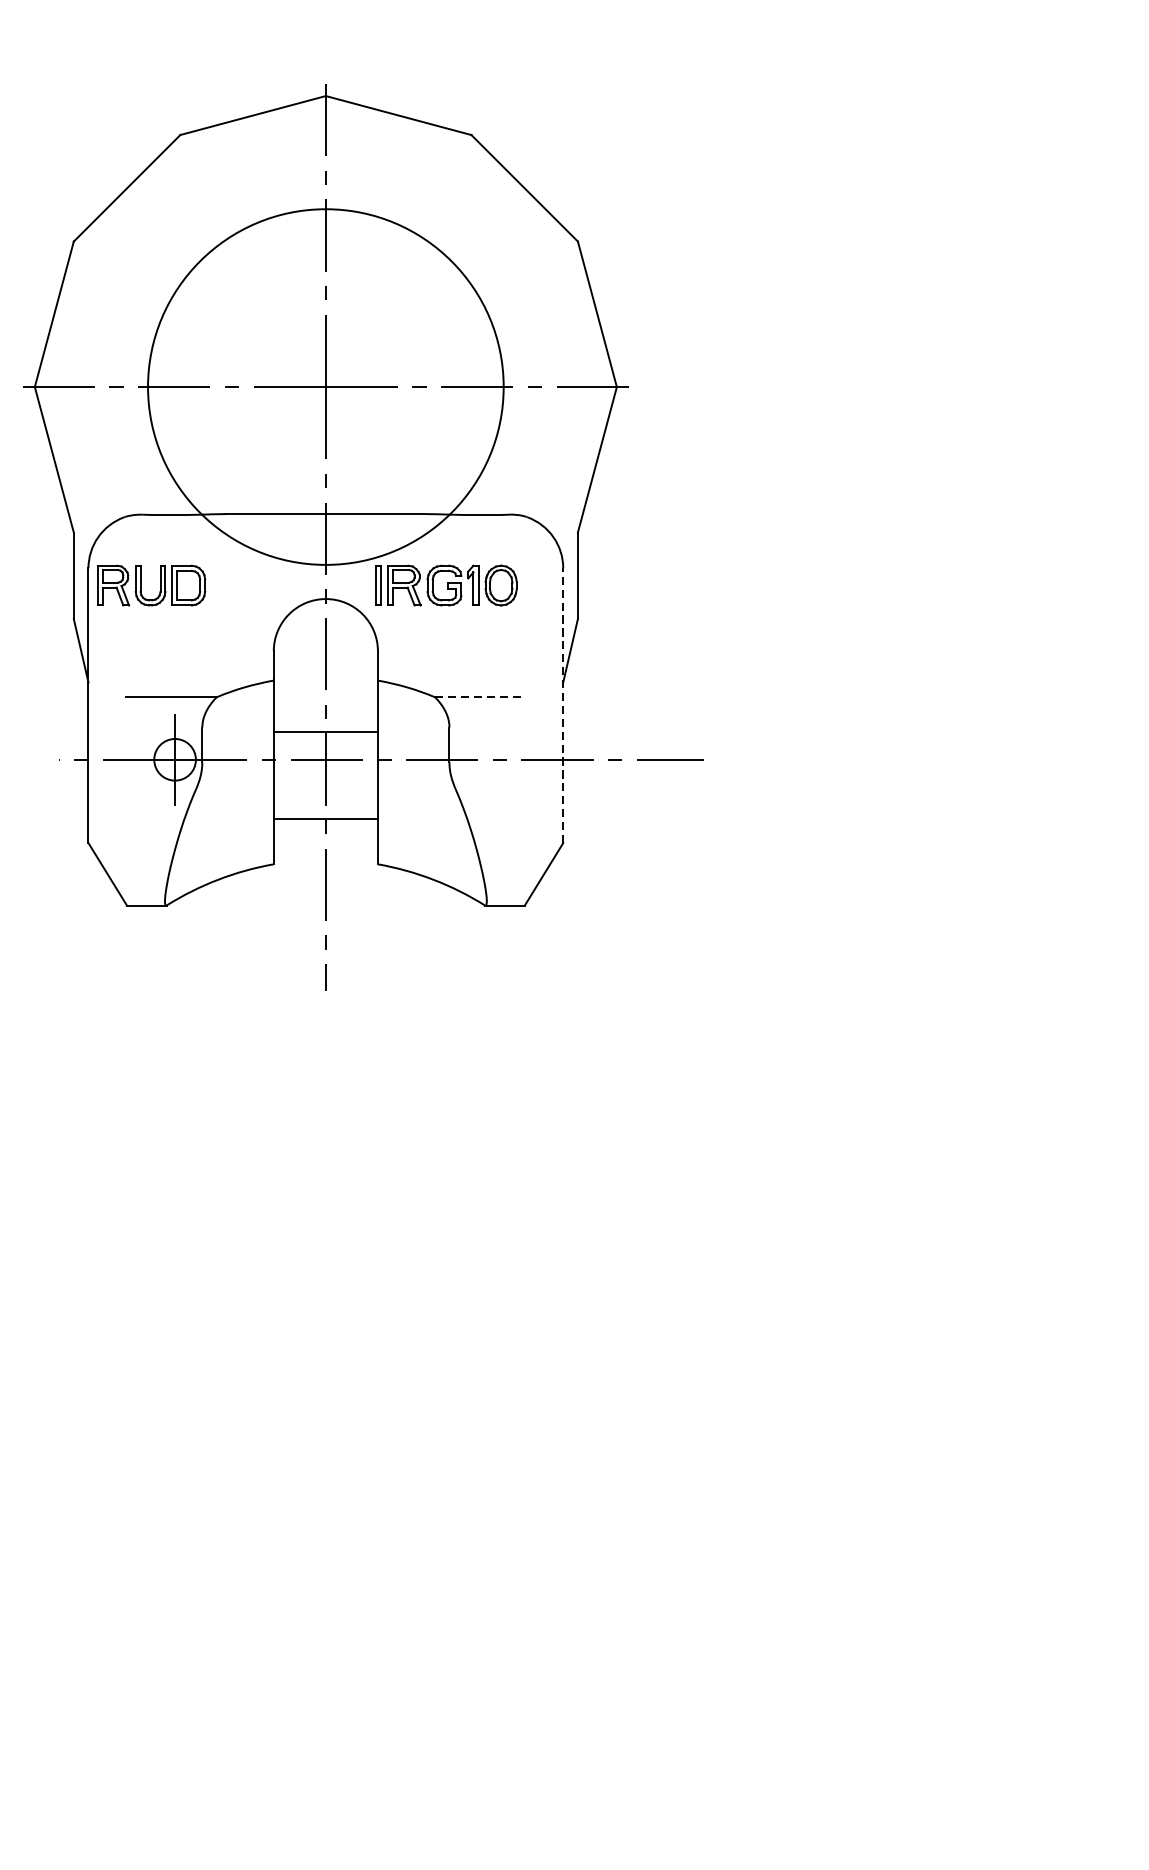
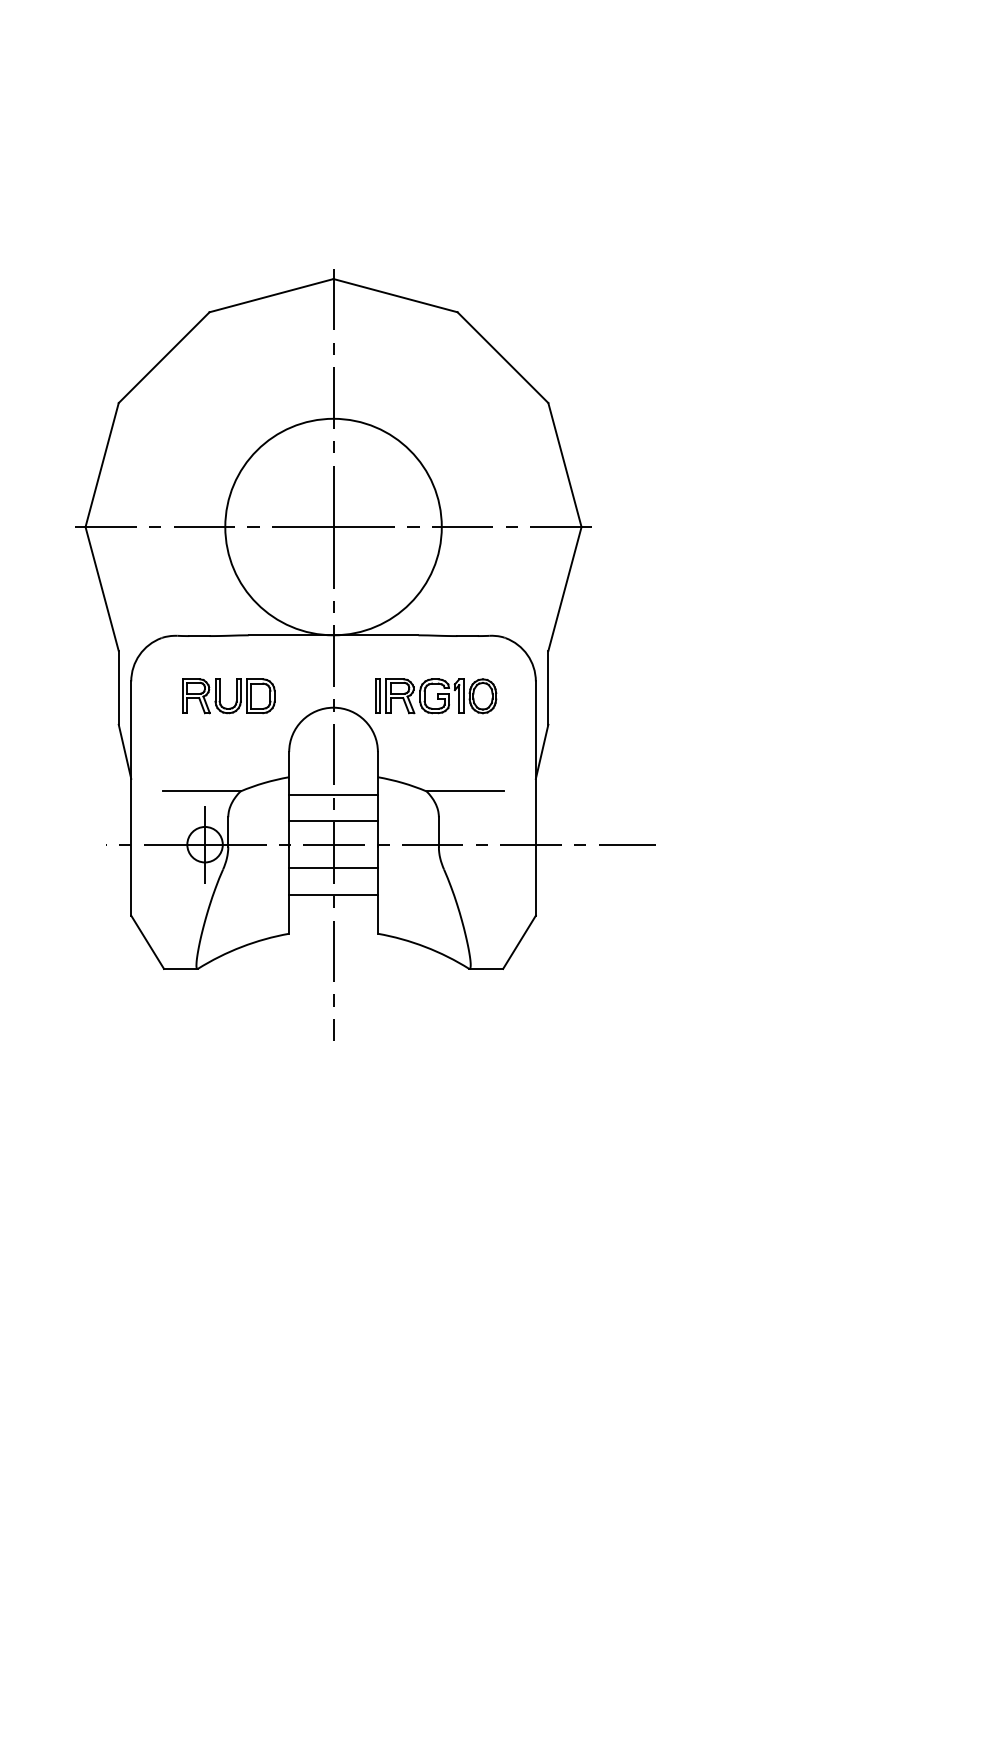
circle: (325, 386) -> (333, 526), size x0.71
part: (141, 585) -> (220, 696), moved
line: (480, 697) -> (465, 791), dashed -> solid
line: (325, 700) -> (333, 794), added
line: (562, 705) -> (535, 798), dashed -> solid
line: (325, 787) -> (333, 868), added

